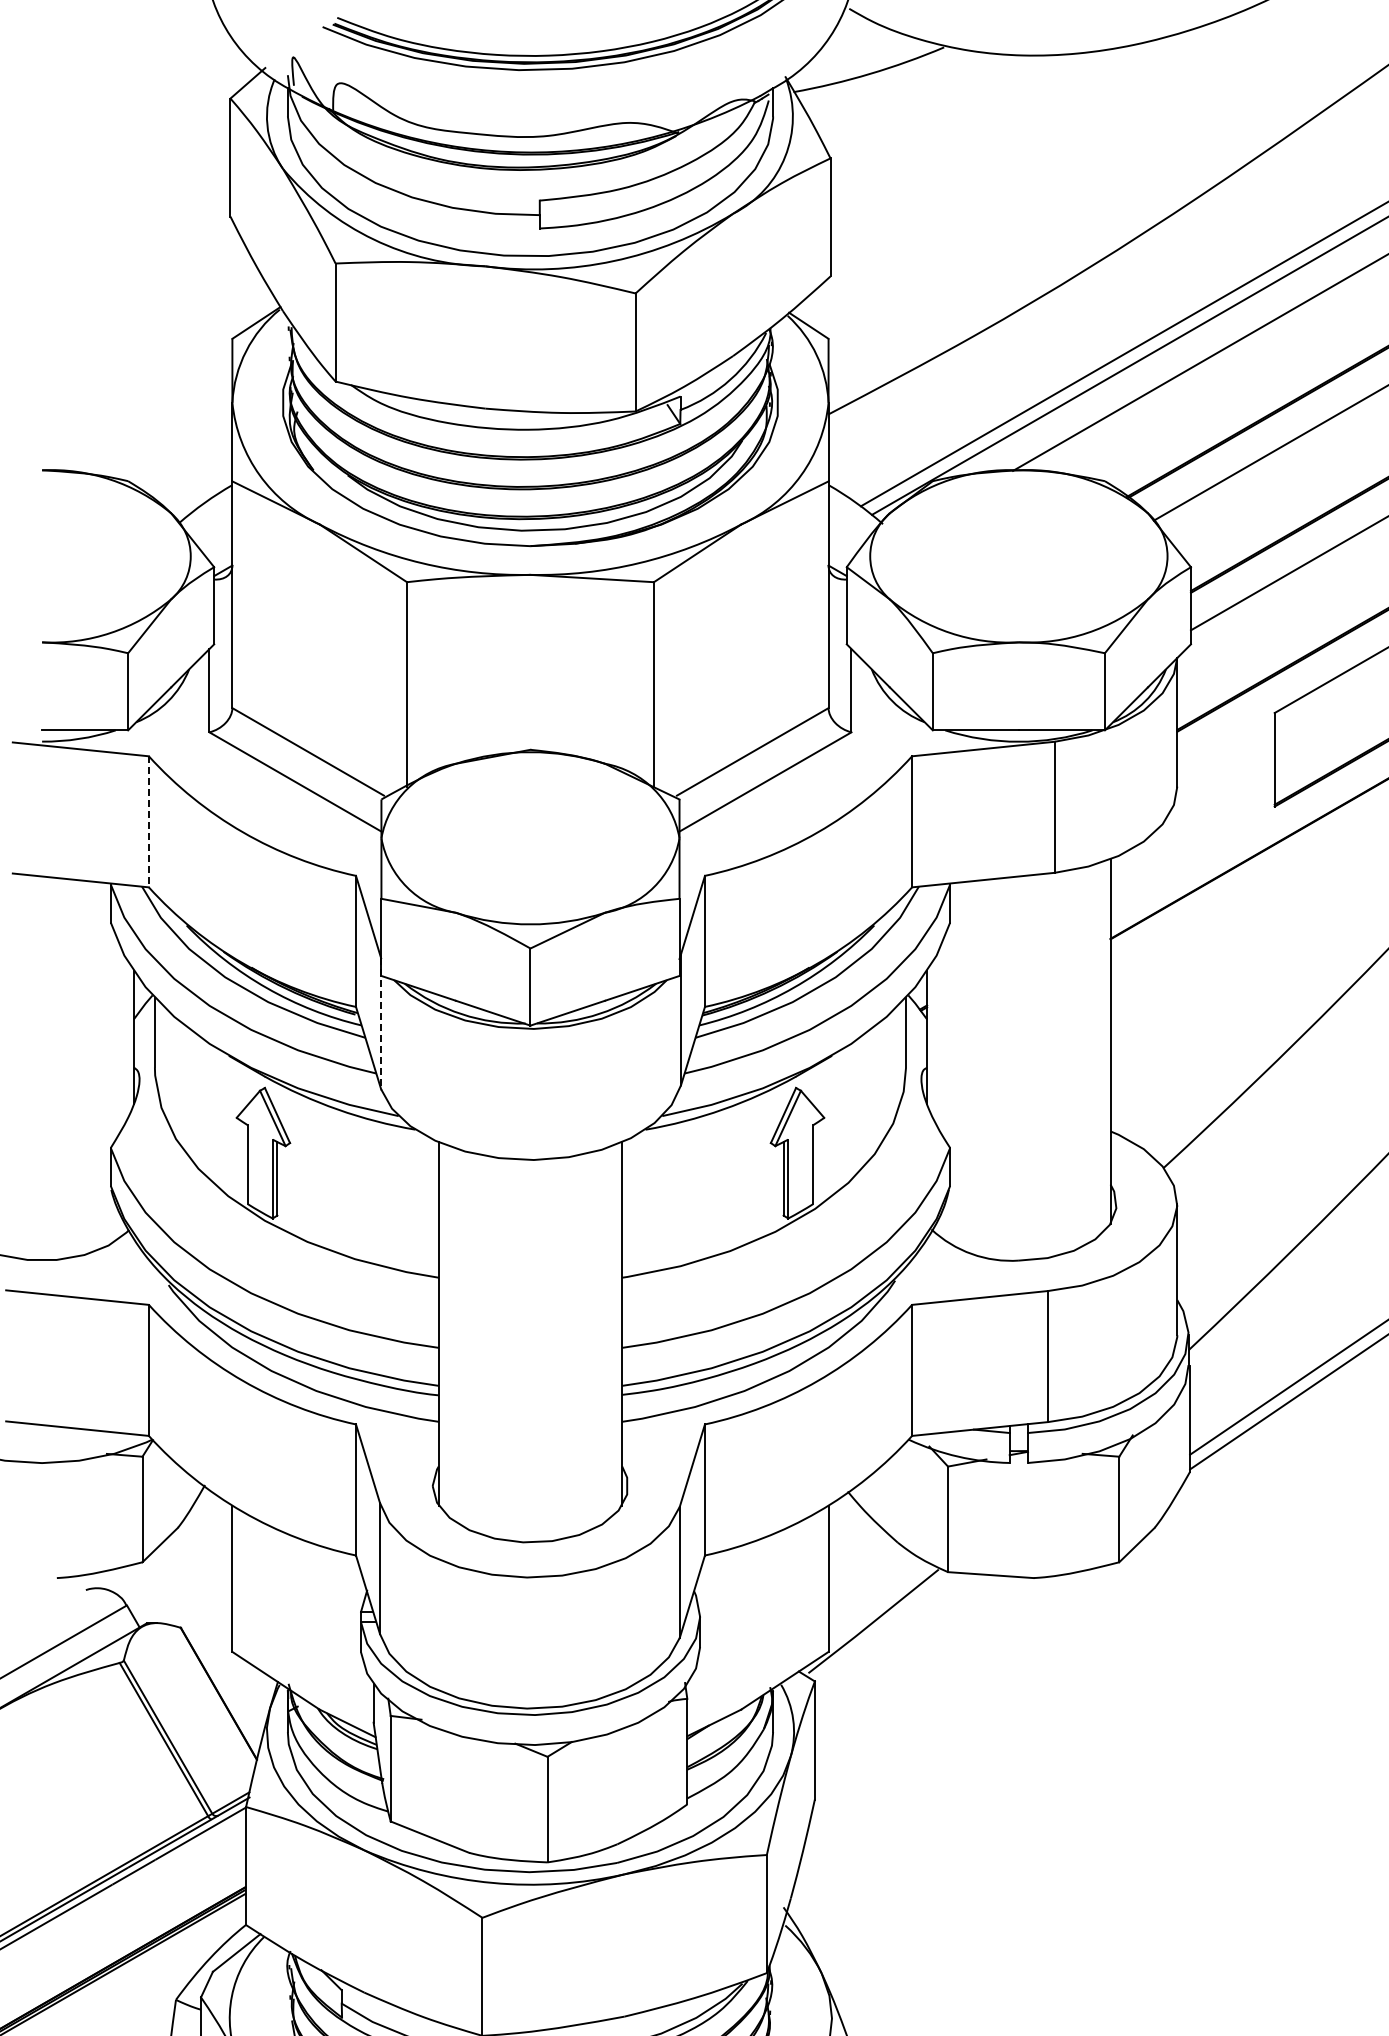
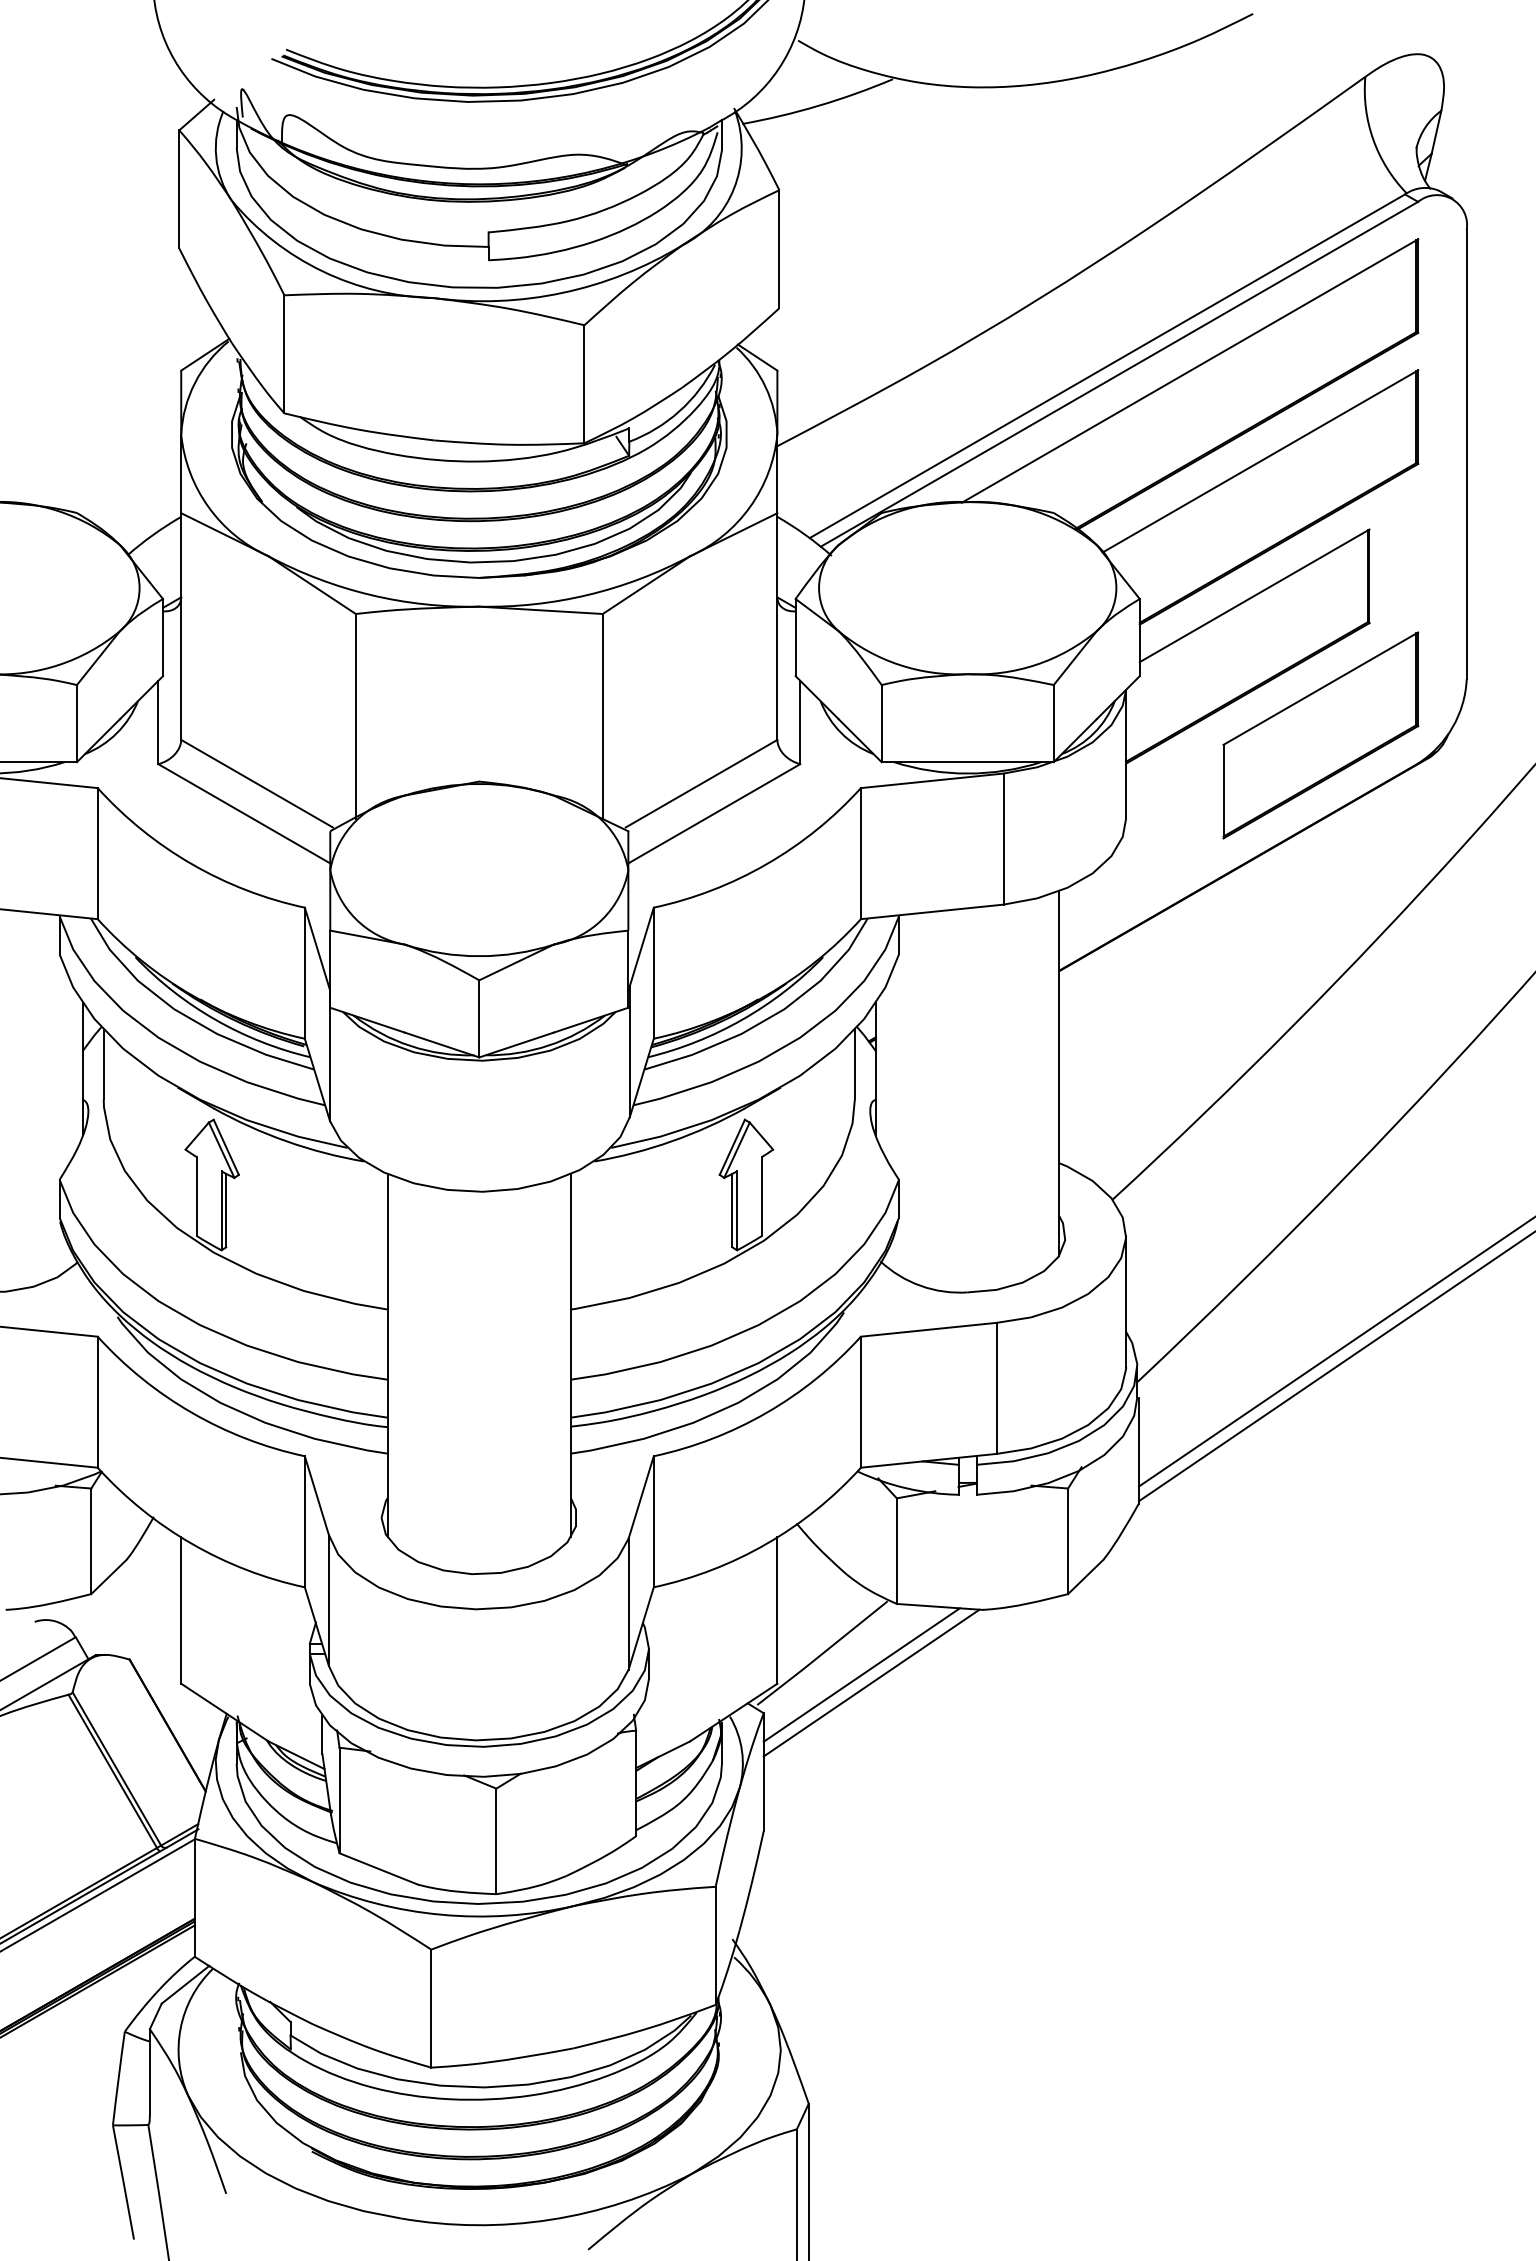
line: (148, 821) -> (97, 853), dashed -> solid
line: (381, 1023) -> (330, 1055), dashed -> solid
line: (912, 1642) -> (861, 1674), added
line: (922, 1650) -> (871, 1682), added

